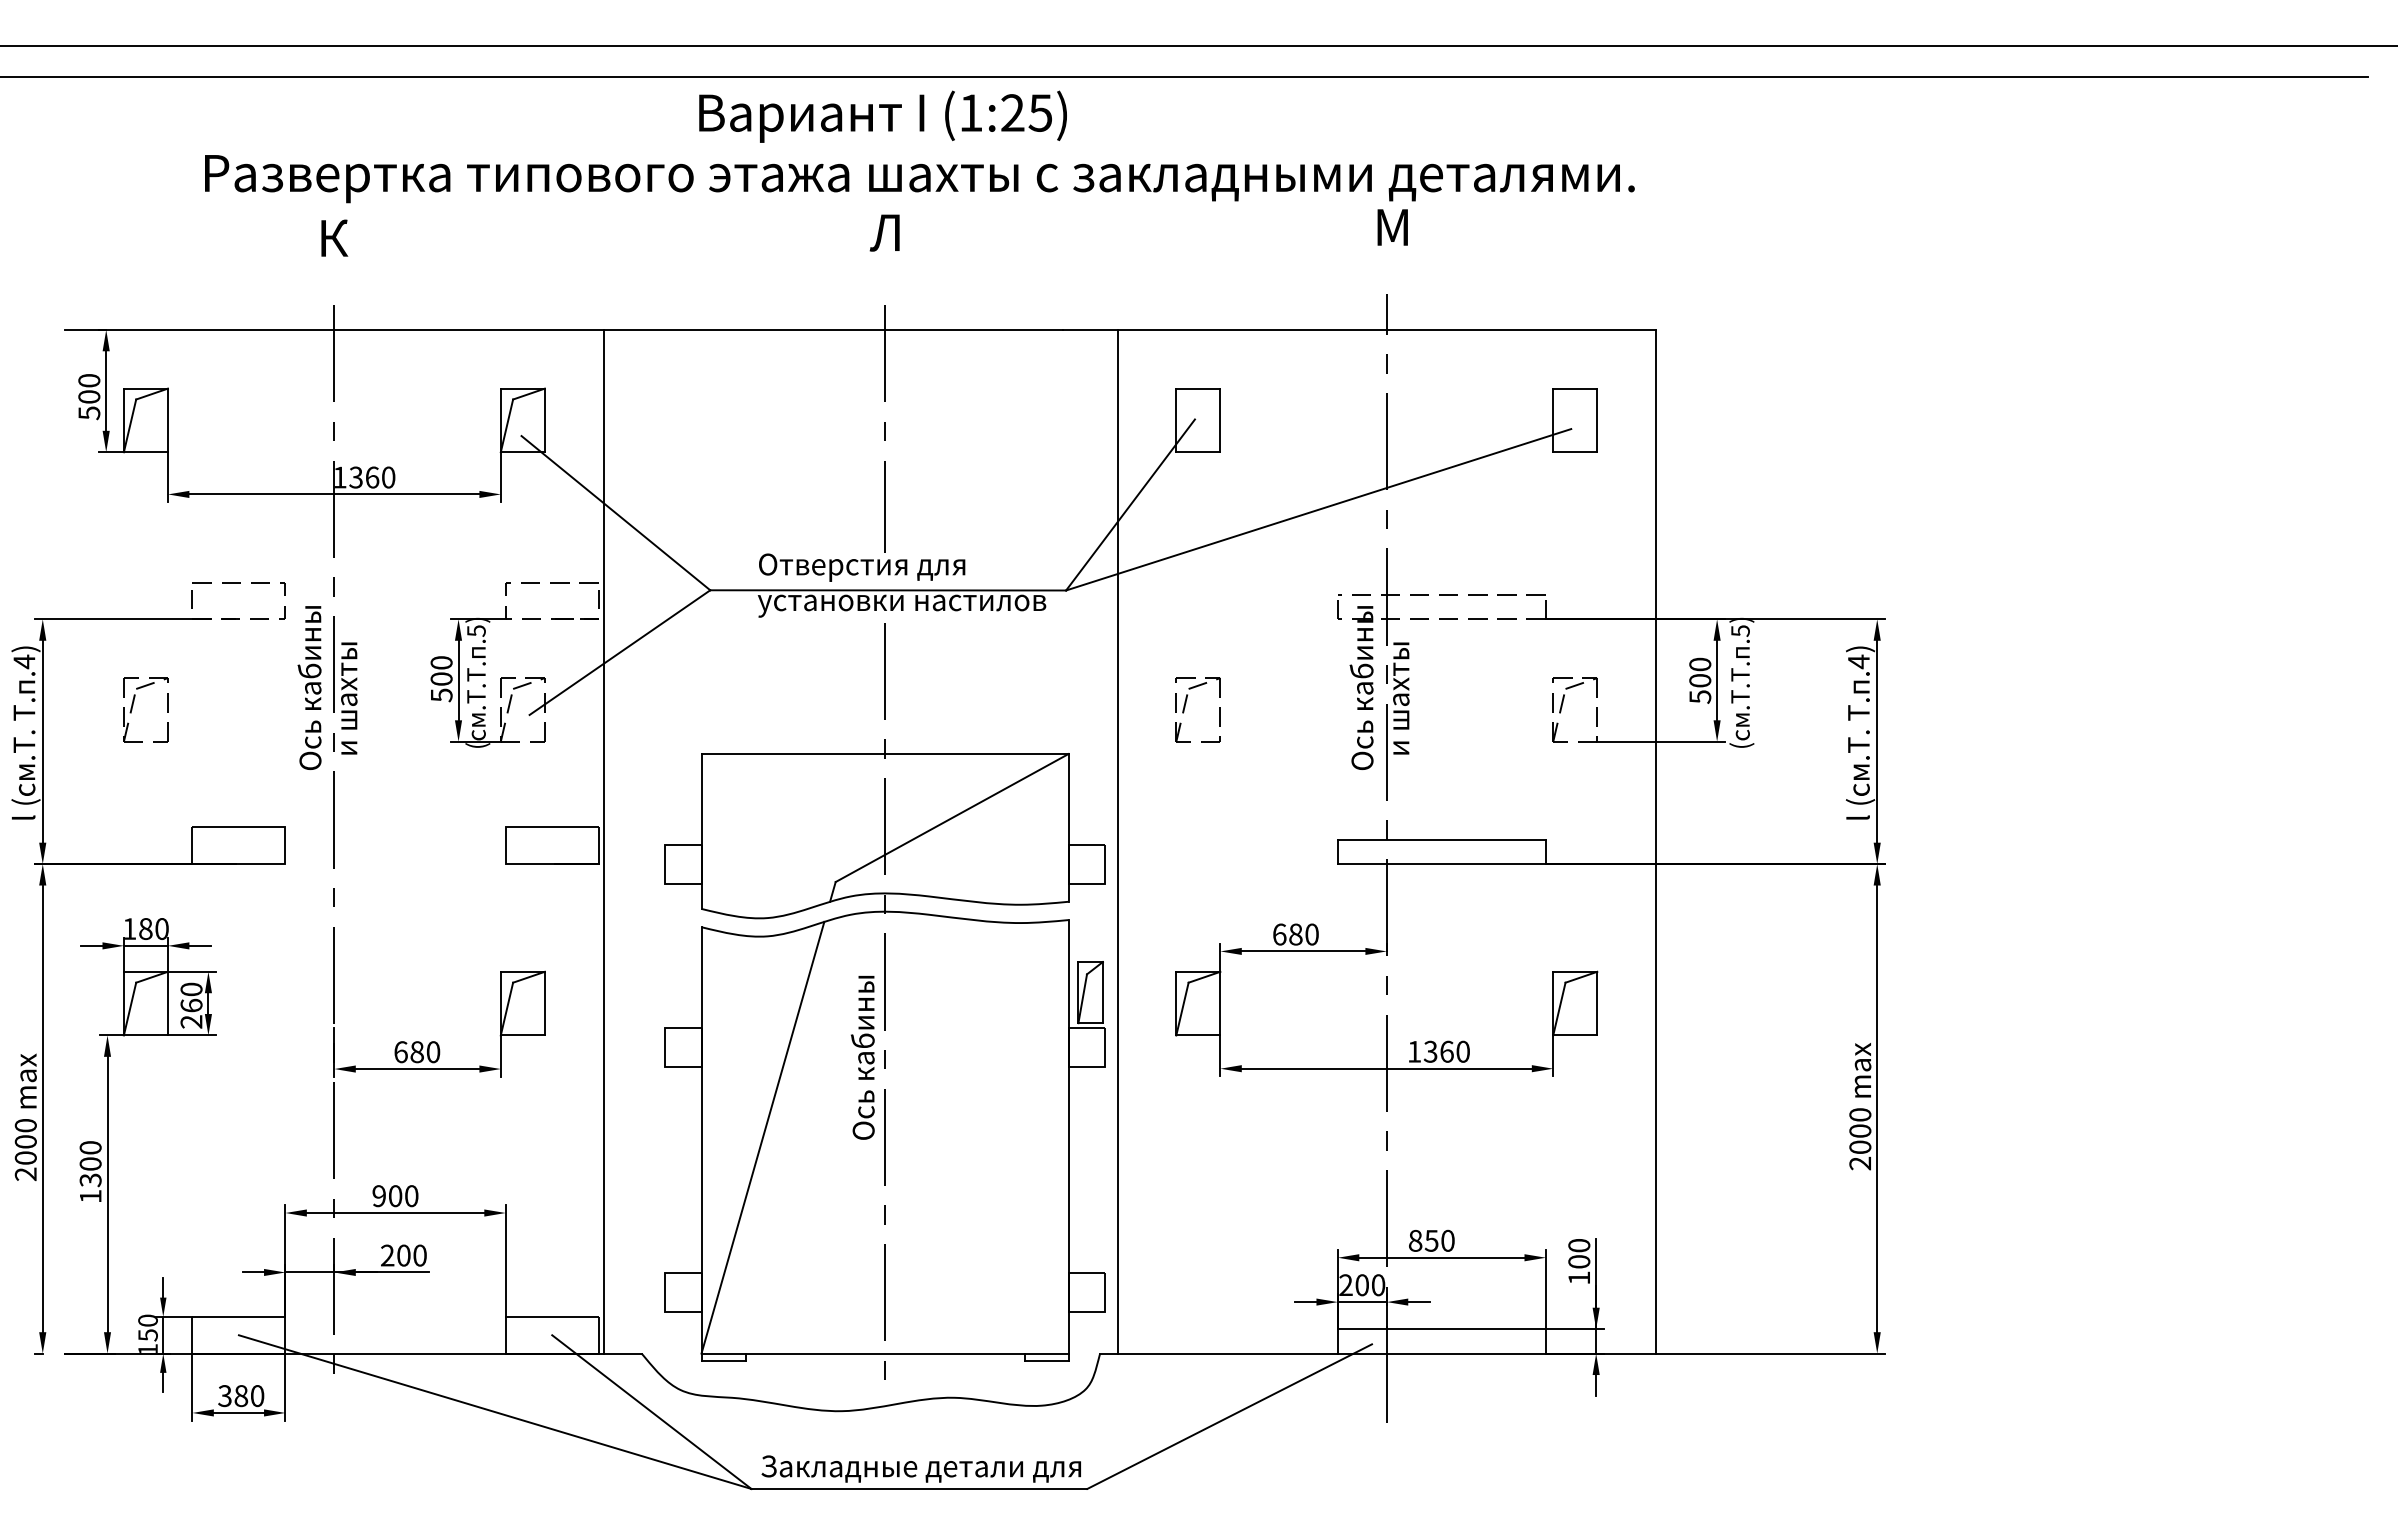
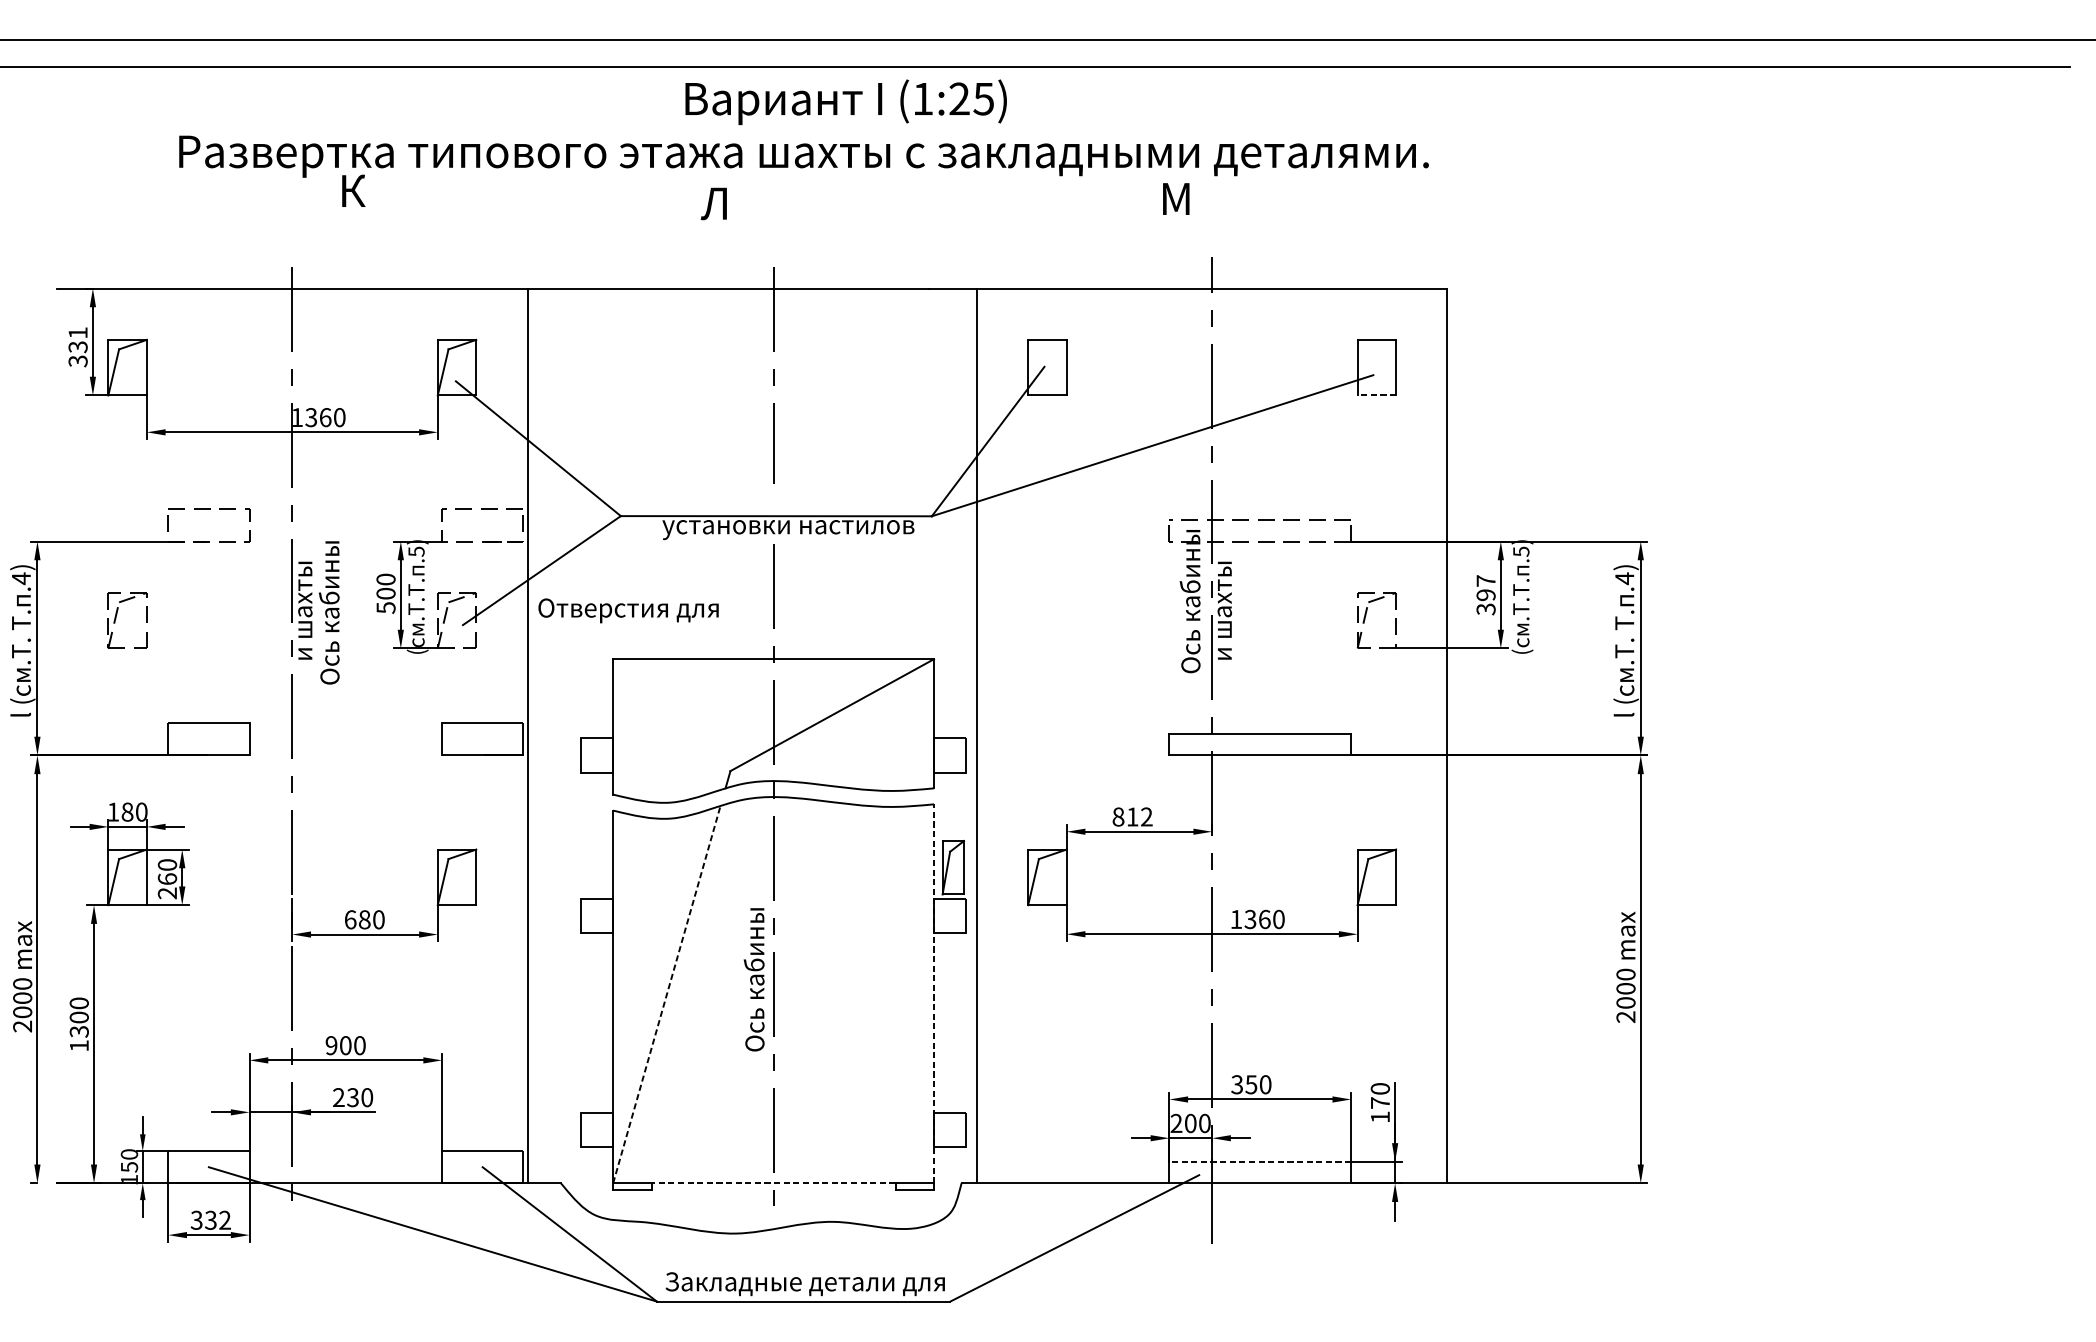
text: (882, 116) -> (845, 102), moved
text: (1392, 227) -> (1176, 199), moved
text: (884, 232) -> (713, 203), moved
text: (334, 237) -> (353, 190), moved
text: (89, 396) -> (78, 346), 500 -> 331
line: (1574, 452) -> (1376, 395), solid -> dashed
text: (862, 567) -> (628, 610), moved
text: (1700, 680) -> (1486, 594), 500 -> 397
text: (309, 687) -> (329, 612), moved
part: (1185, 707) -> (1036, 618), removed
text: (1295, 934) -> (1132, 816), 680 -> 812
text: (862, 1057) -> (753, 979), moved
line: (1068, 1136) -> (933, 993), solid -> dashed
line: (763, 1137) -> (667, 994), solid -> dashed
text: (1415, 1240) -> (1237, 1084), 850 -> 350
text: (403, 1255) -> (352, 1097), 200 -> 230
text: (1579, 1261) -> (1380, 1102), 100 -> 170
line: (1441, 1329) -> (1259, 1162), solid -> dashed
line: (885, 1353) -> (774, 1183), solid -> dashed
text: (249, 1396) -> (218, 1220), 380 -> 332

